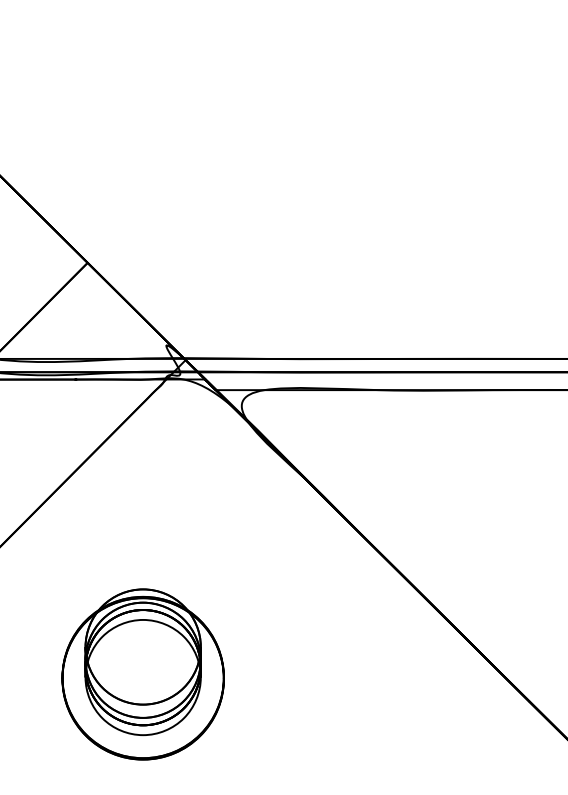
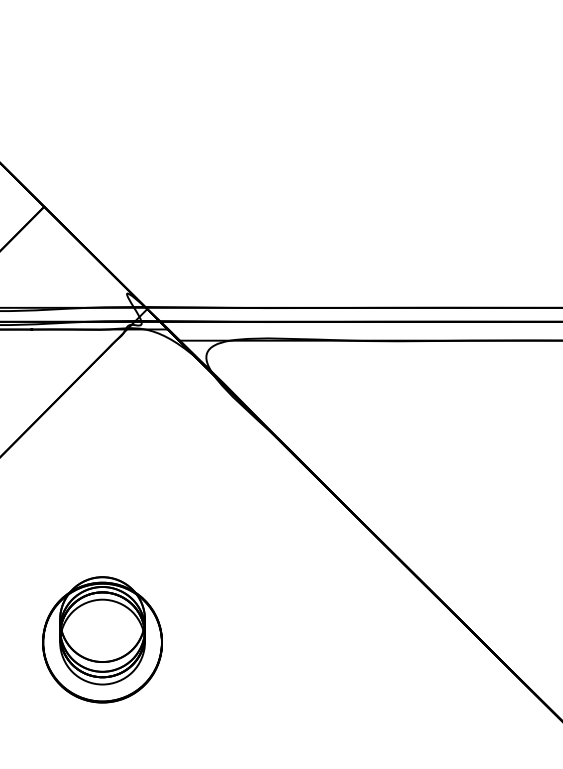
part: (142, 674) -> (101, 639), size x0.7

